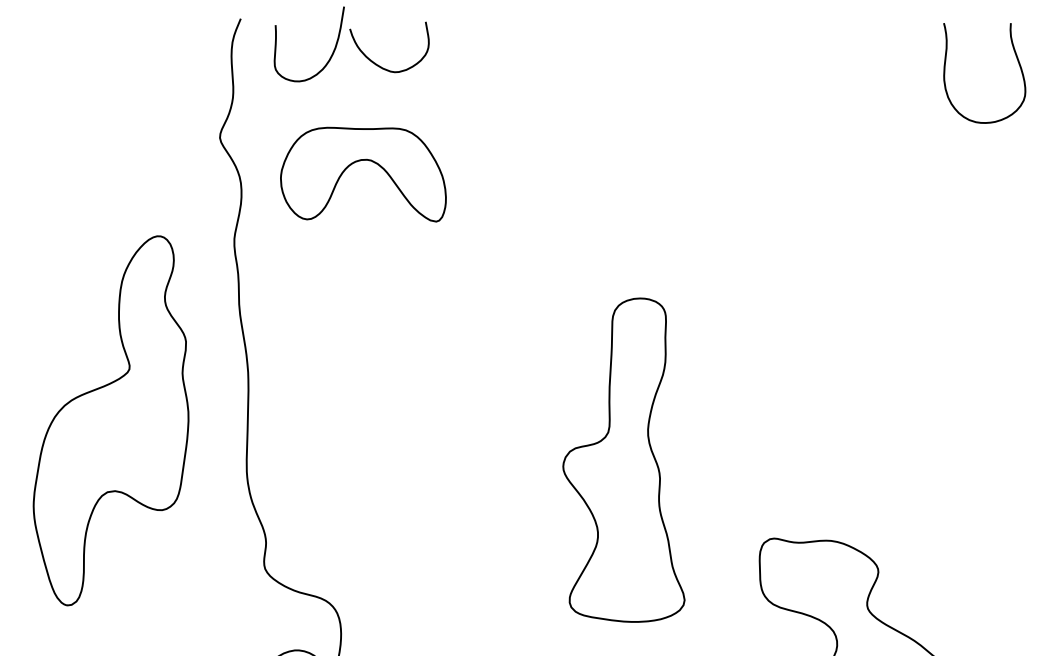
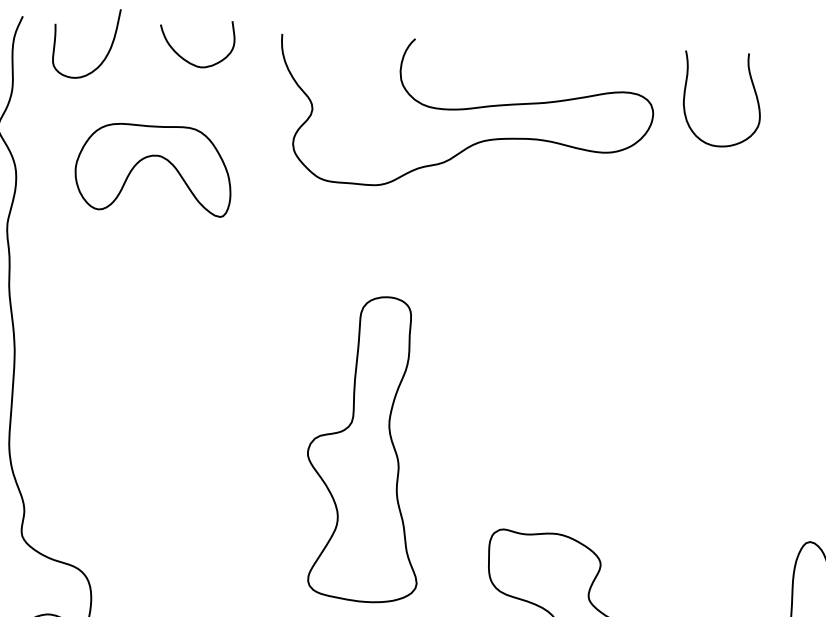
curve: (378, 64) -> (186, 59), moved
curve: (714, 96) -> (466, 109), added
part: (360, 161) -> (151, 157), moved

